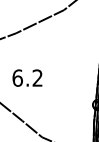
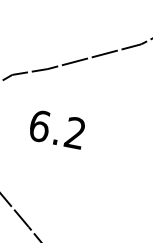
text: (27, 77) -> (57, 128), moved

